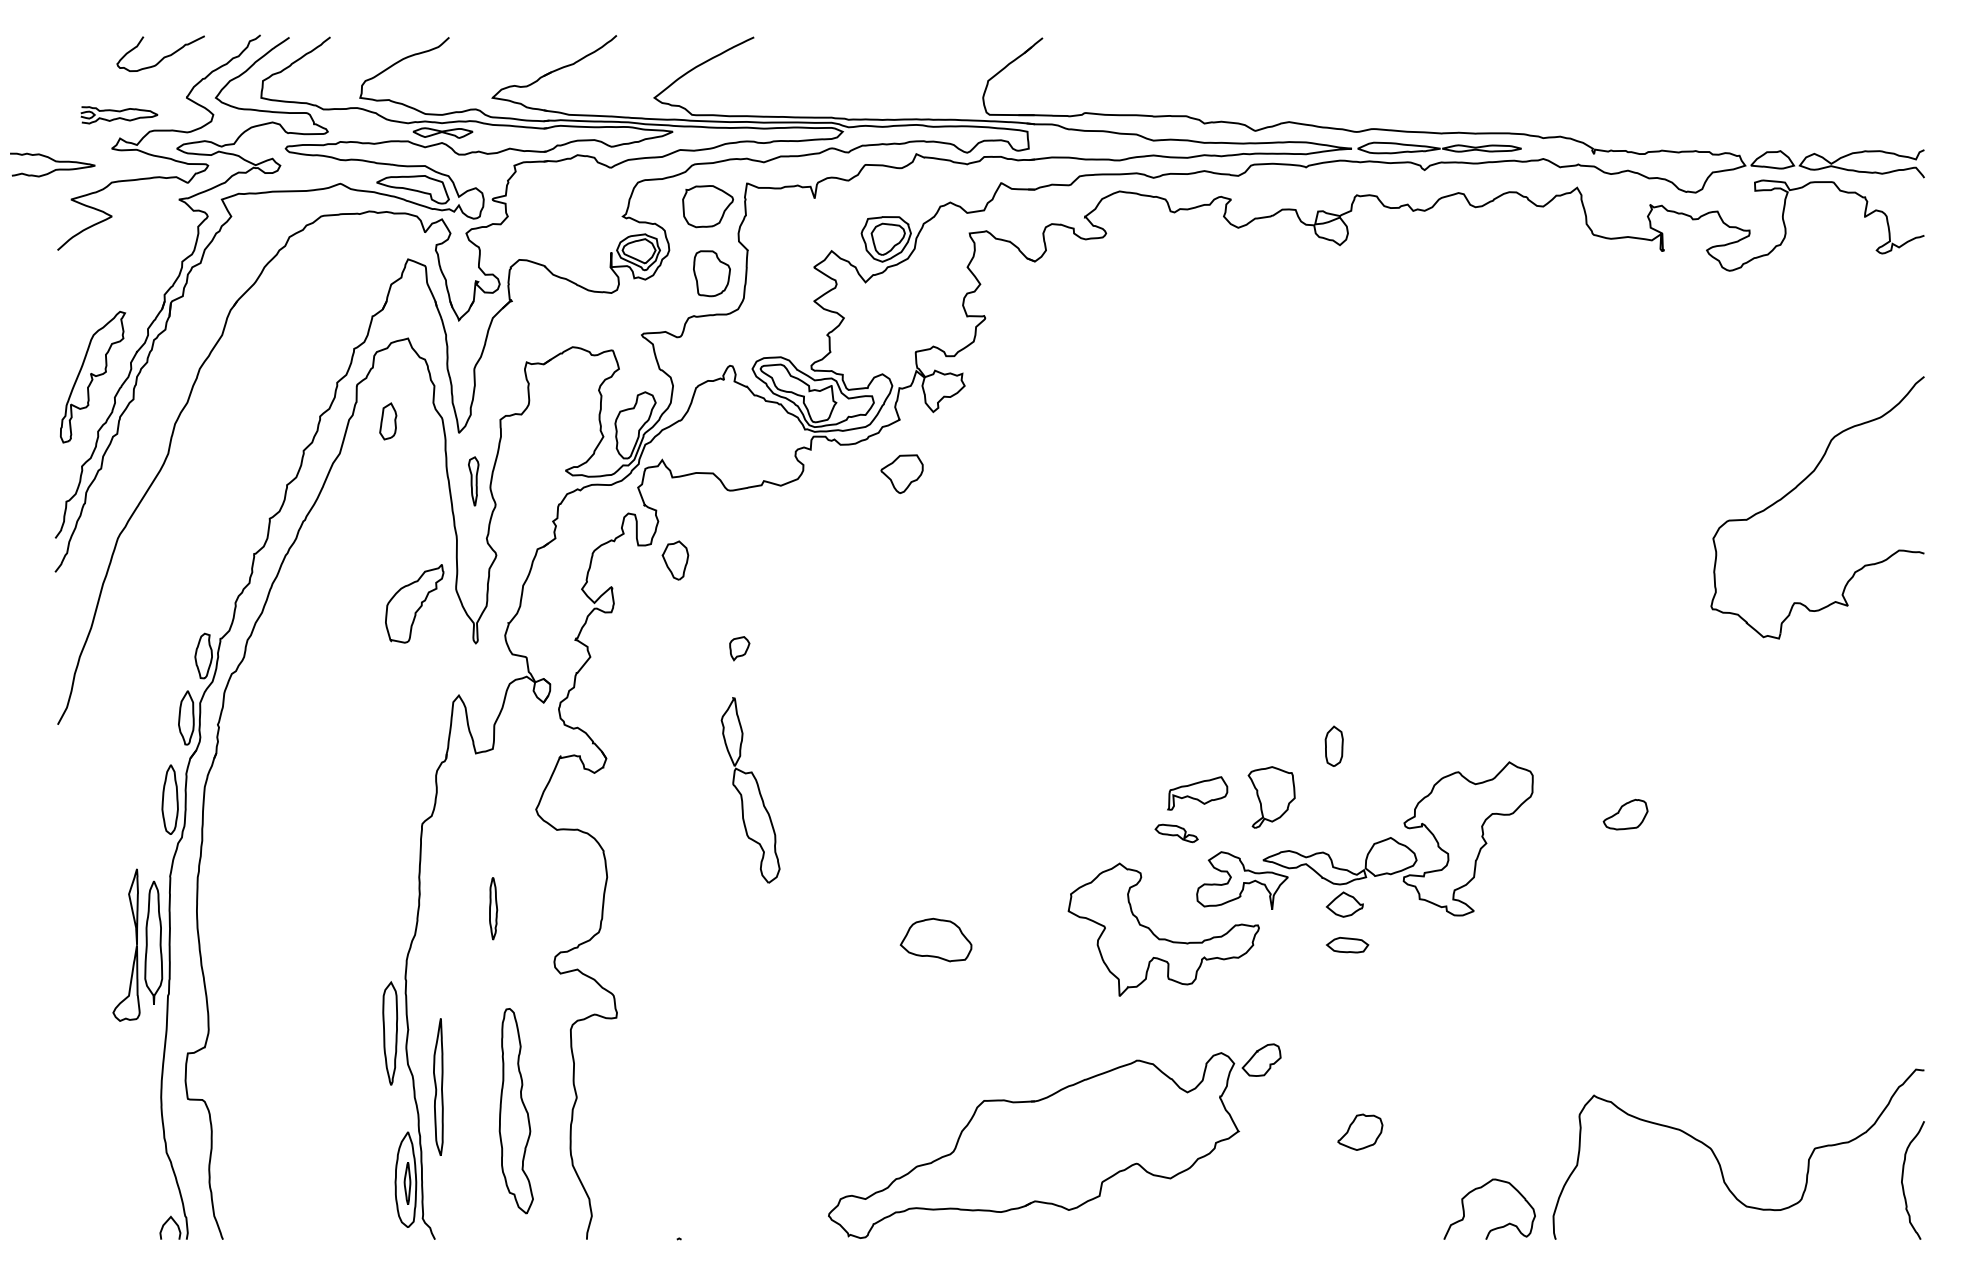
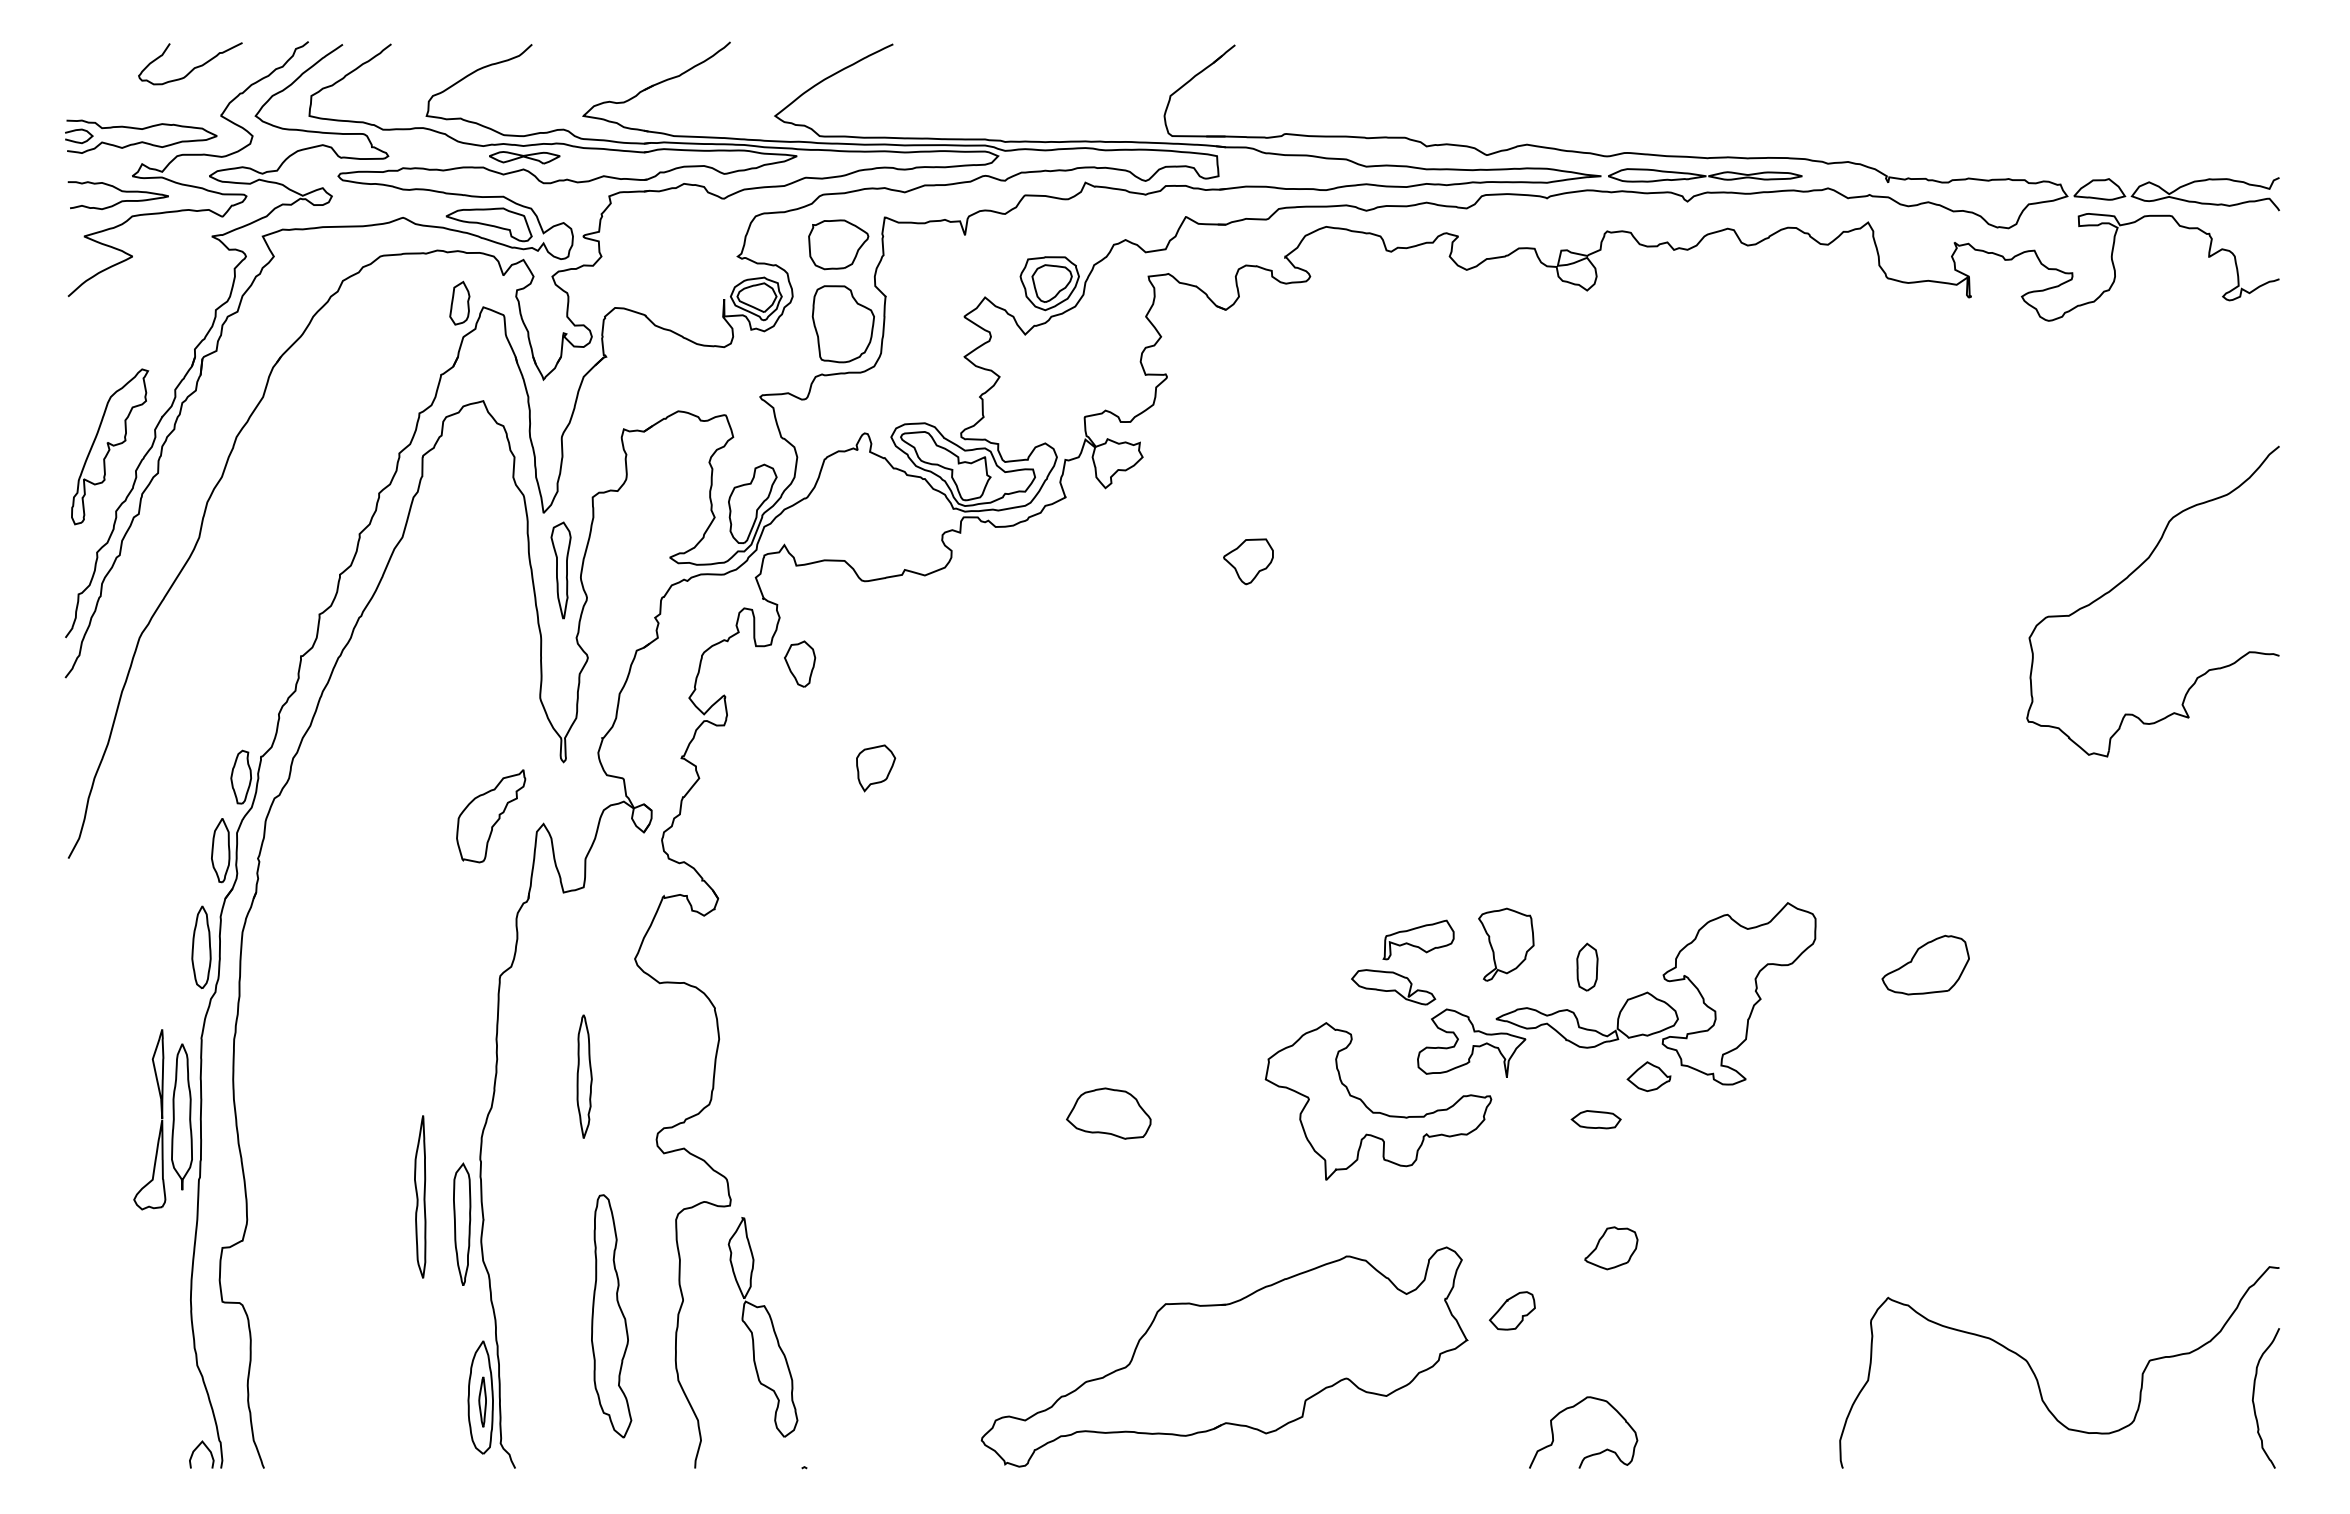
part: (119, 115) -> (141, 136), size x1.67
curve: (54, 161) -> (120, 191), moved
part: (711, 273) -> (842, 324), size x1.43
part: (387, 420) -> (459, 302), moved
part: (902, 473) -> (1248, 561), moved
part: (473, 481) -> (560, 570), size x1.67
part: (414, 603) -> (491, 816), moved
part: (740, 648) -> (876, 768), size x1.67
part: (1334, 745) -> (1587, 966), moved
part: (750, 790) -> (762, 1327), moved
part: (1625, 814) -> (1925, 964), size x1.67
part: (1176, 833) -> (1393, 987), size x1.67
part: (1344, 904) -> (1648, 1076), moved
part: (493, 908) -> (584, 1076), size x1.67
part: (1261, 1059) -> (1512, 1310), moved
part: (438, 1086) -> (420, 1196), moved
part: (1360, 1132) -> (1611, 1248), moved
curve: (1495, 1227) -> (1590, 1454), moved

